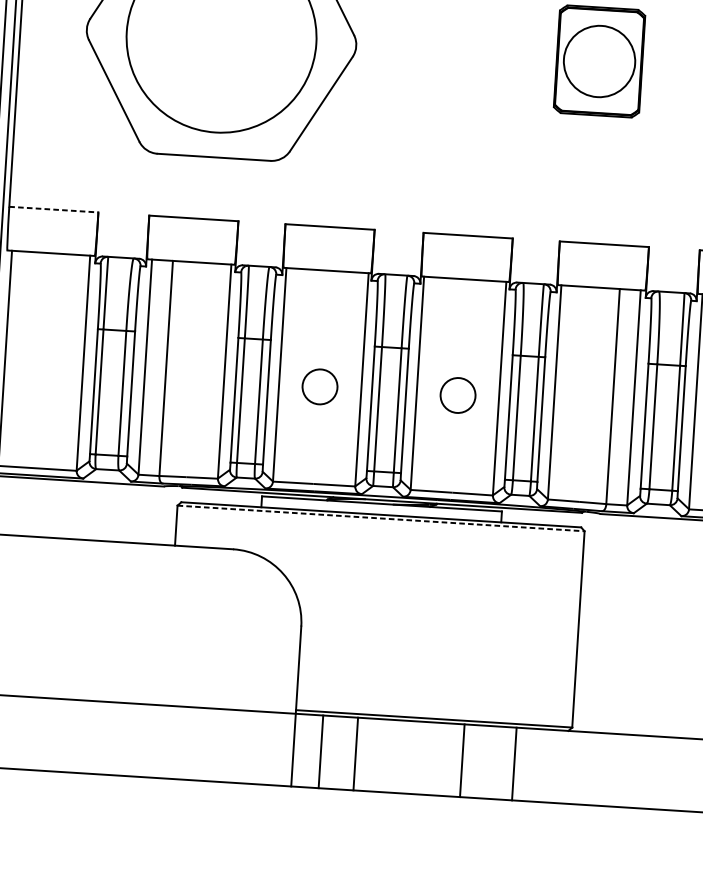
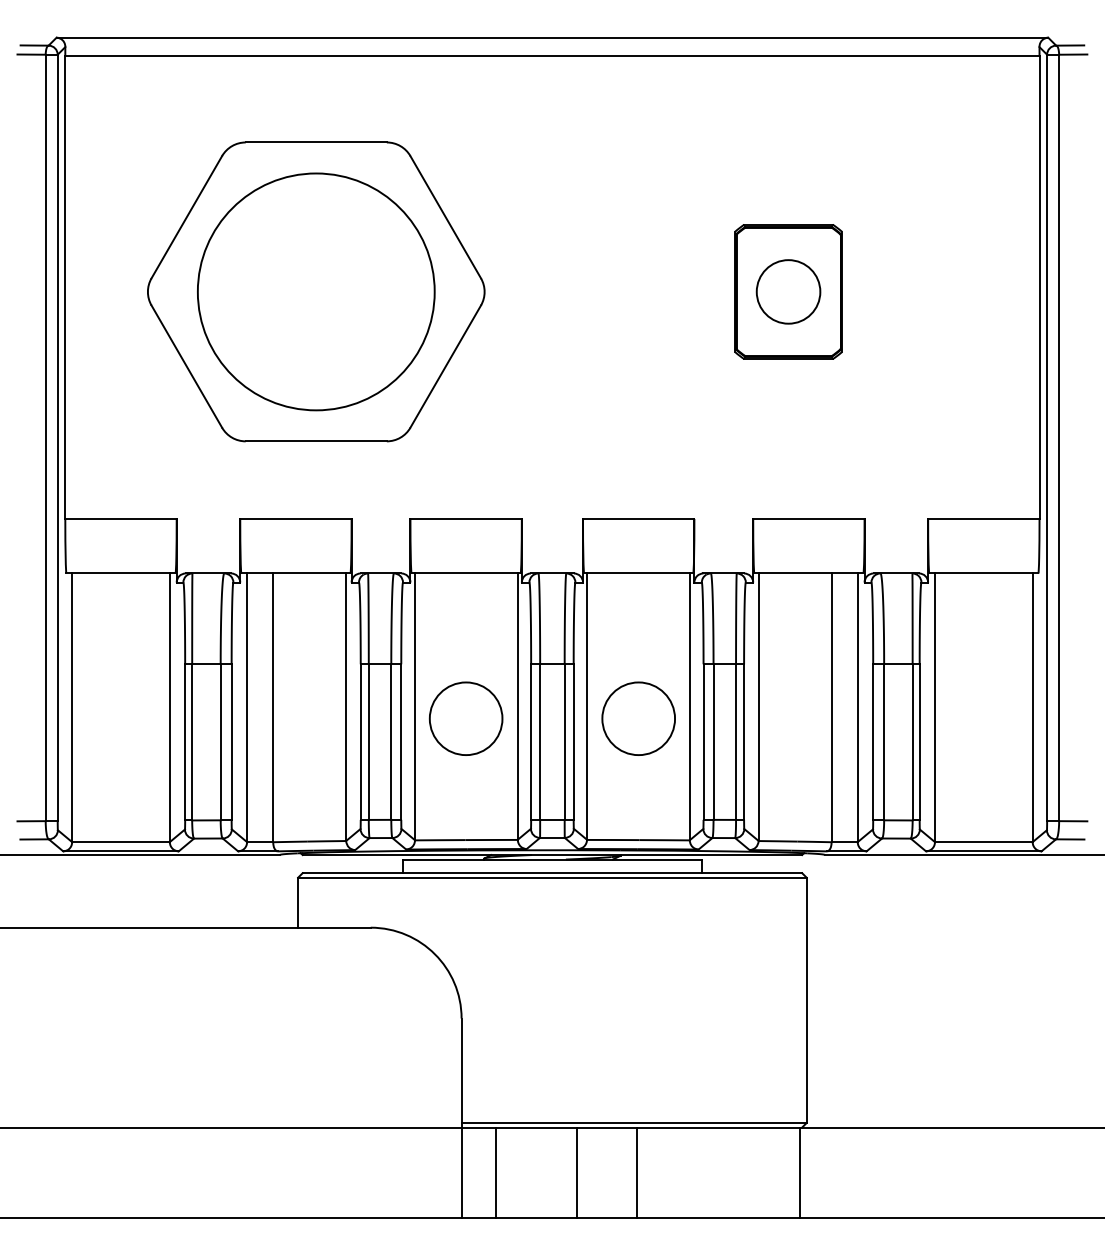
circle: (599, 61) -> (788, 291), size x0.71
line: (54, 209) -> (121, 518), dashed -> solid
circle: (319, 386) -> (465, 718), size x1.67
circle: (457, 395) -> (638, 718), size x1.67
line: (381, 518) -> (552, 877), dashed -> solid
line: (355, 753) -> (577, 1172), moved
line: (462, 760) -> (636, 1172), moved
line: (514, 763) -> (799, 1172), moved

